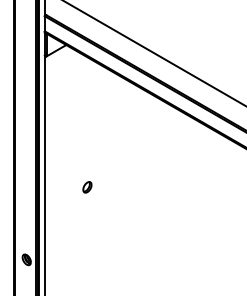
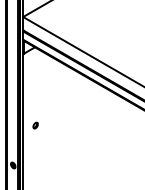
part: (87, 187) -> (35, 125), moved

